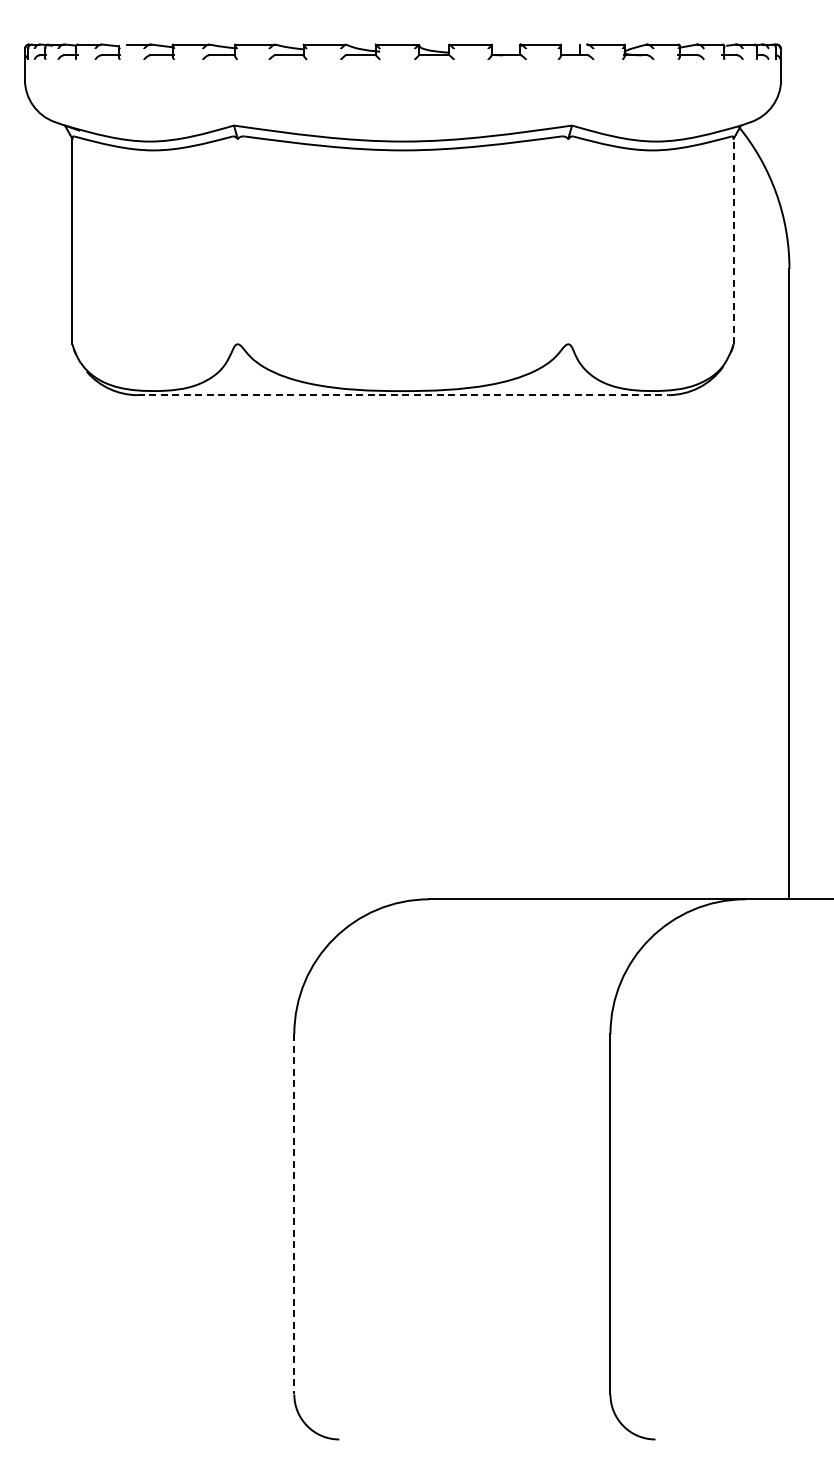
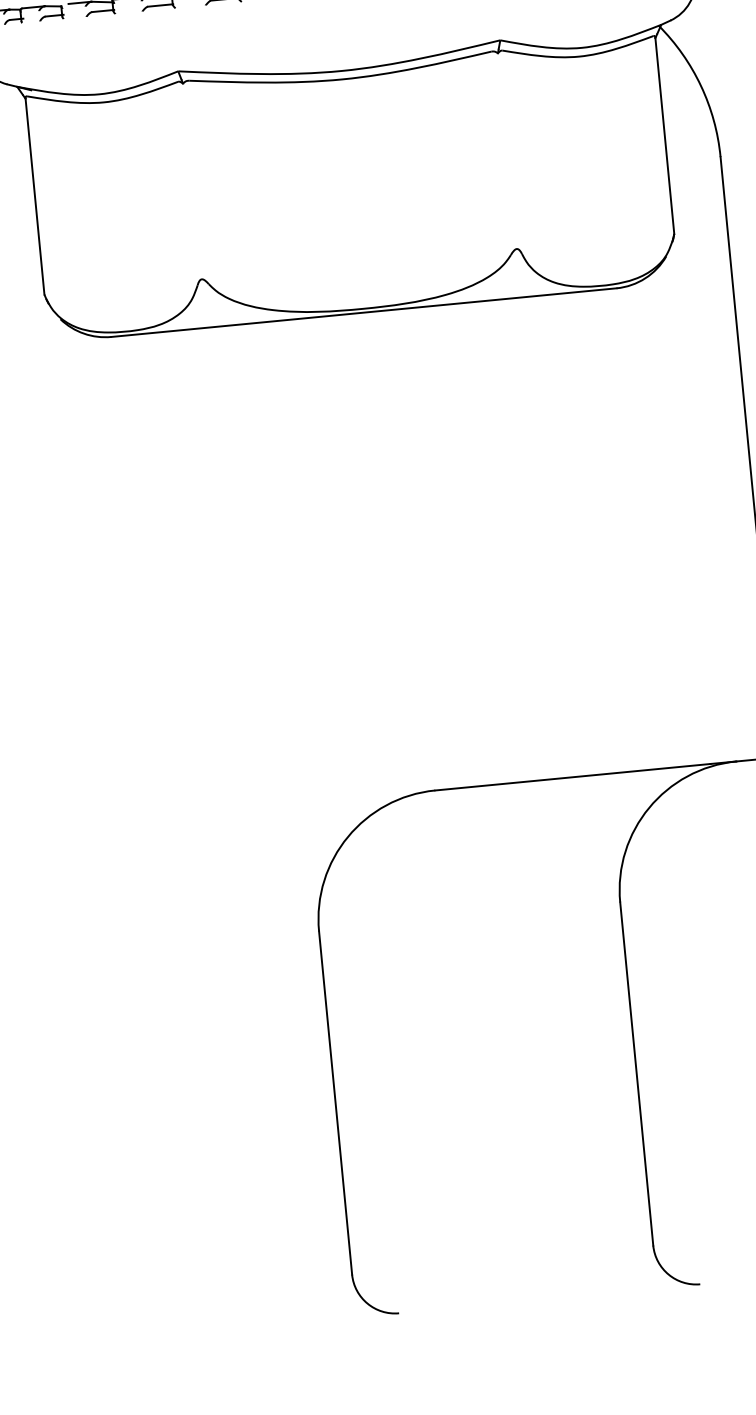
line: (733, 241) -> (664, 135), dashed -> solid
line: (403, 395) -> (364, 312), dashed -> solid
line: (294, 1214) -> (335, 1103), dashed -> solid

